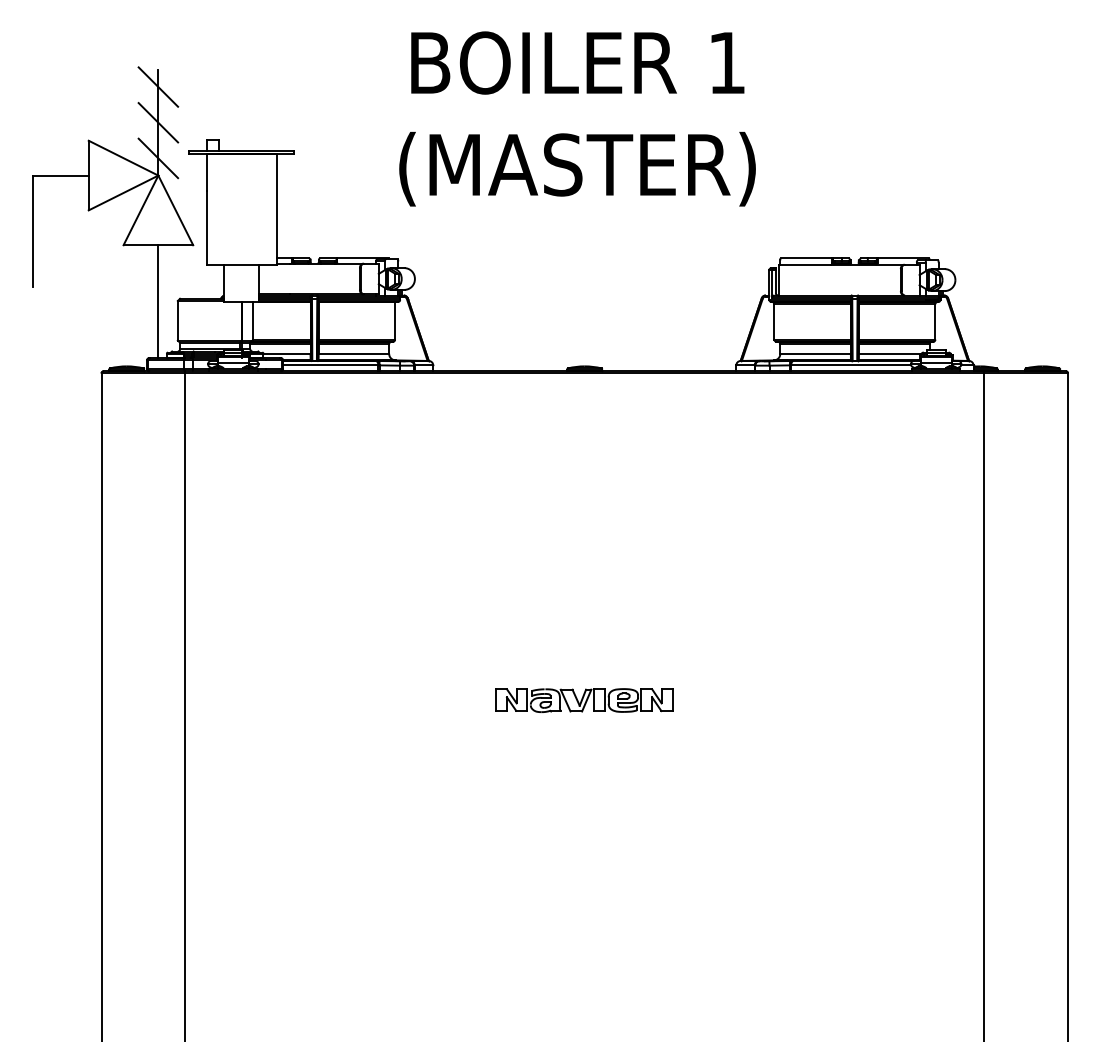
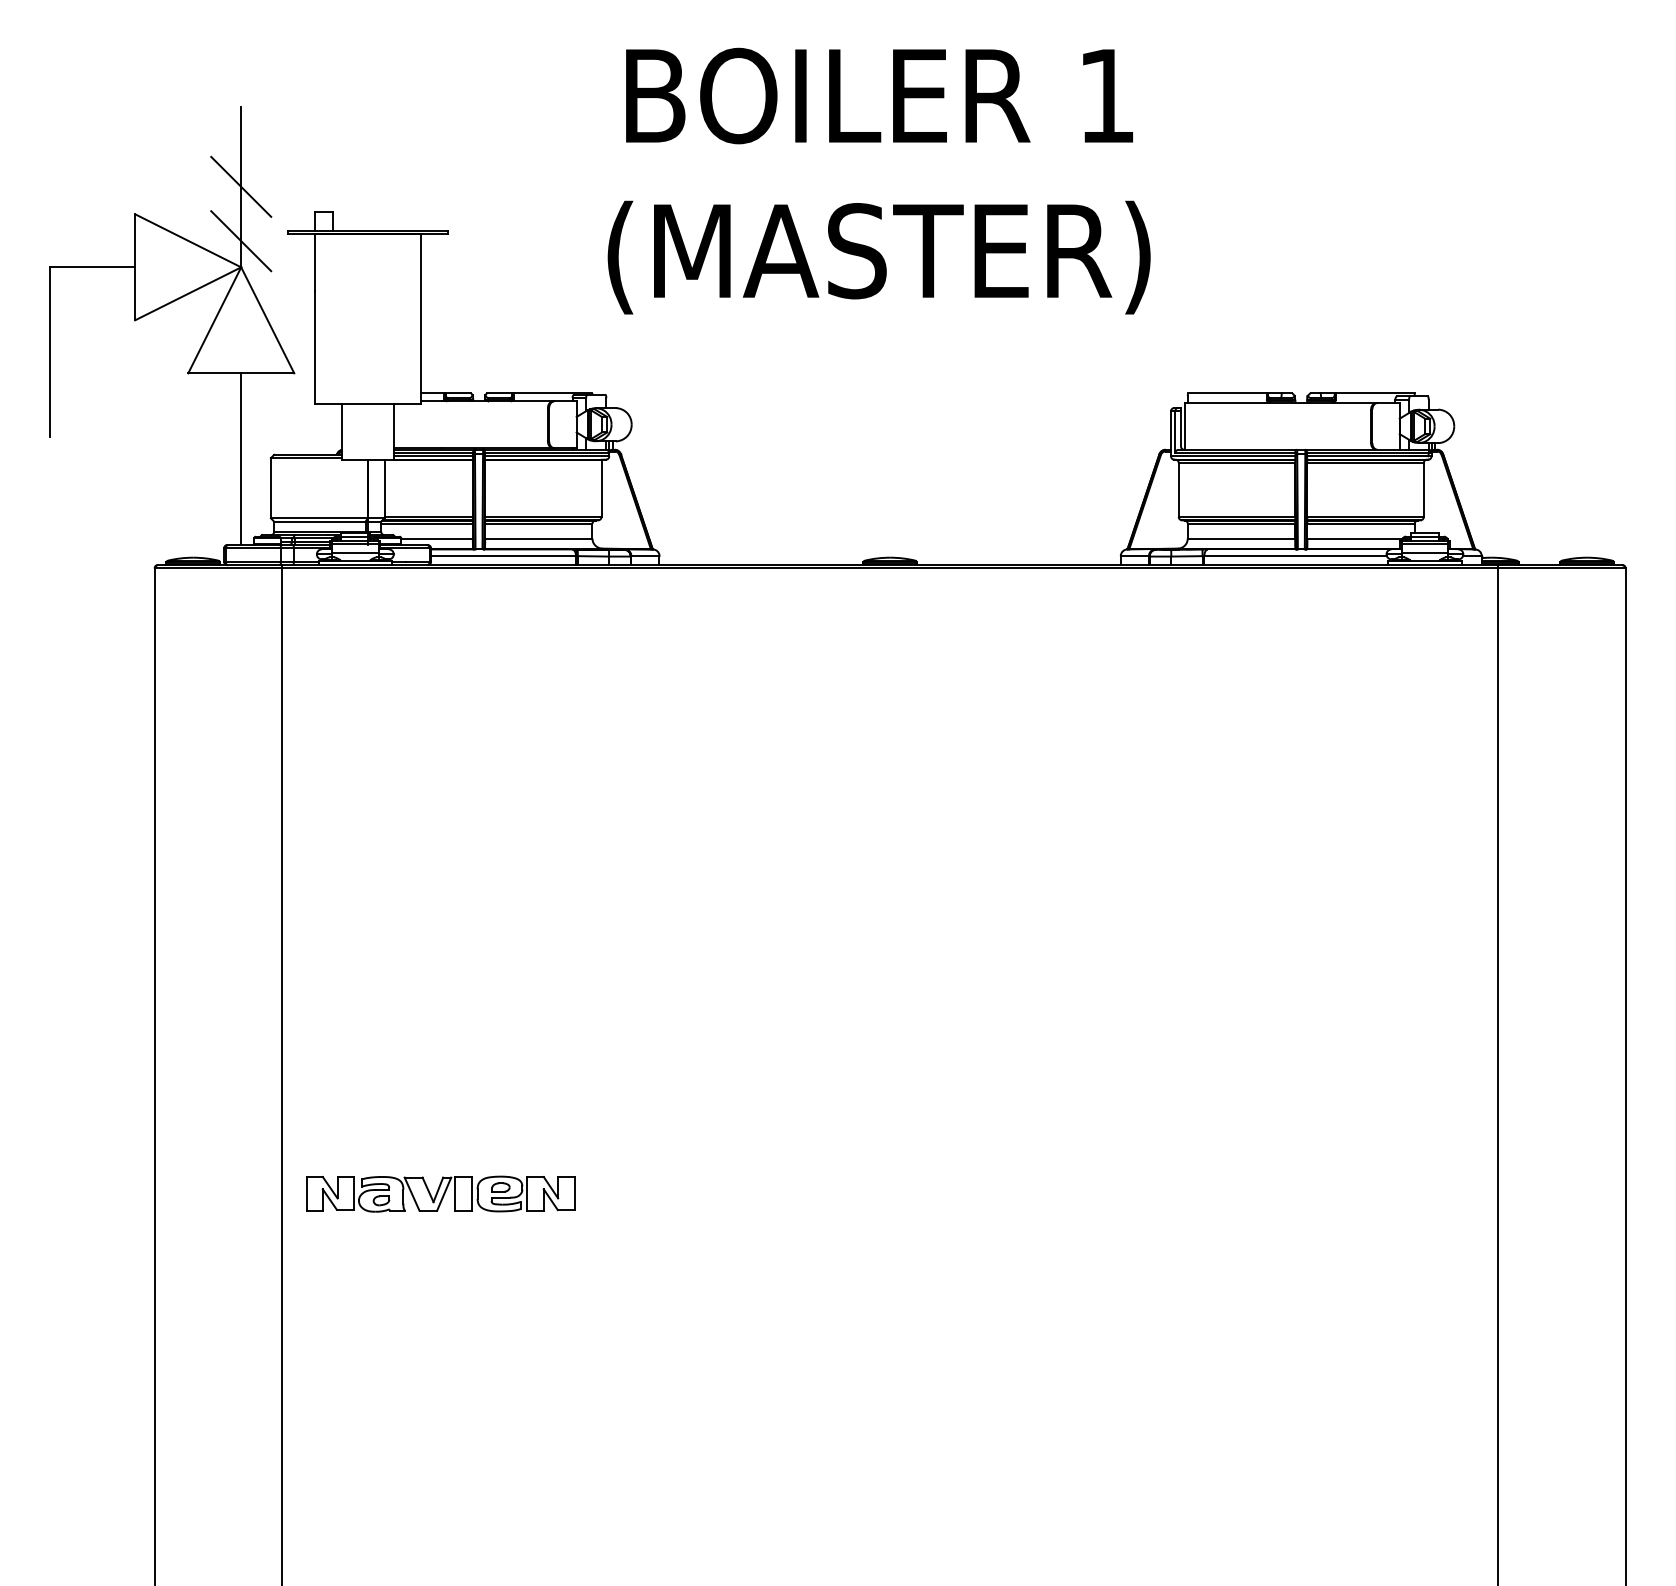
line: (158, 86) -> (241, 131), removed
part: (584, 700) -> (440, 1194), moved

